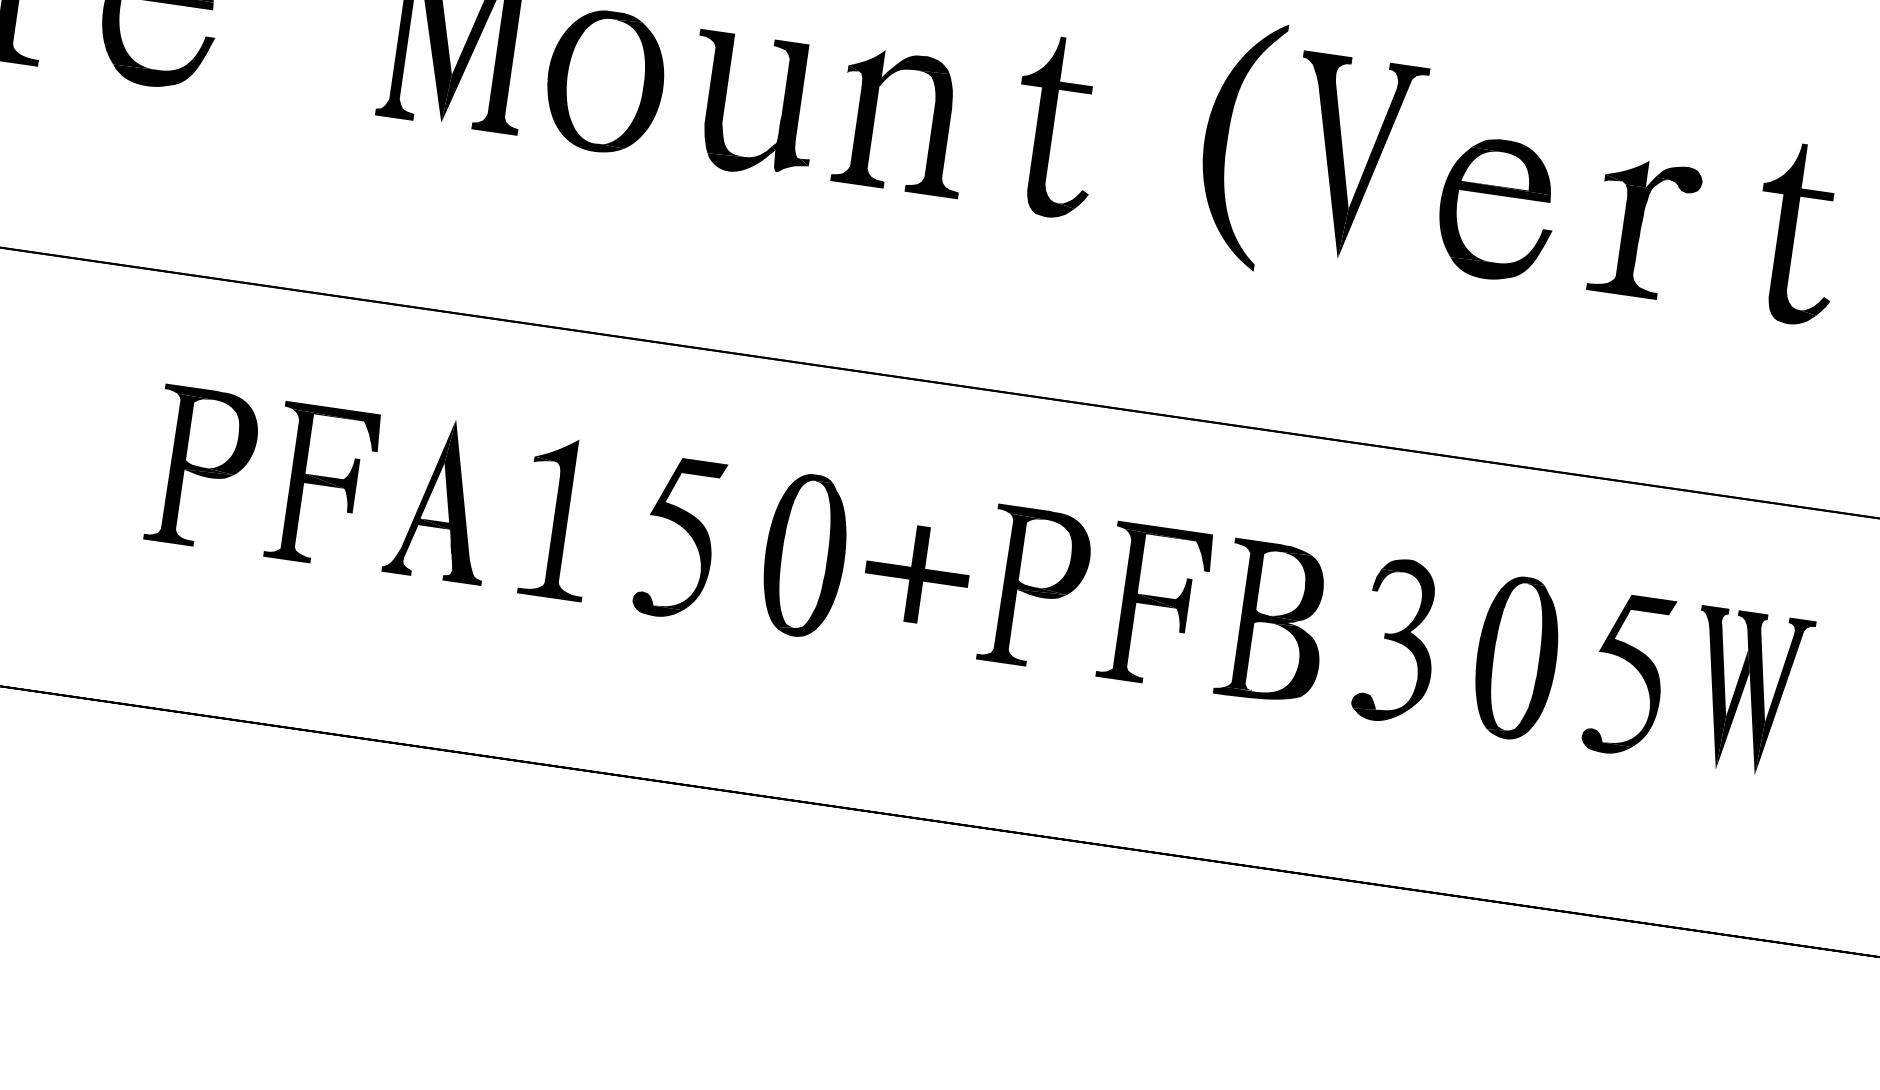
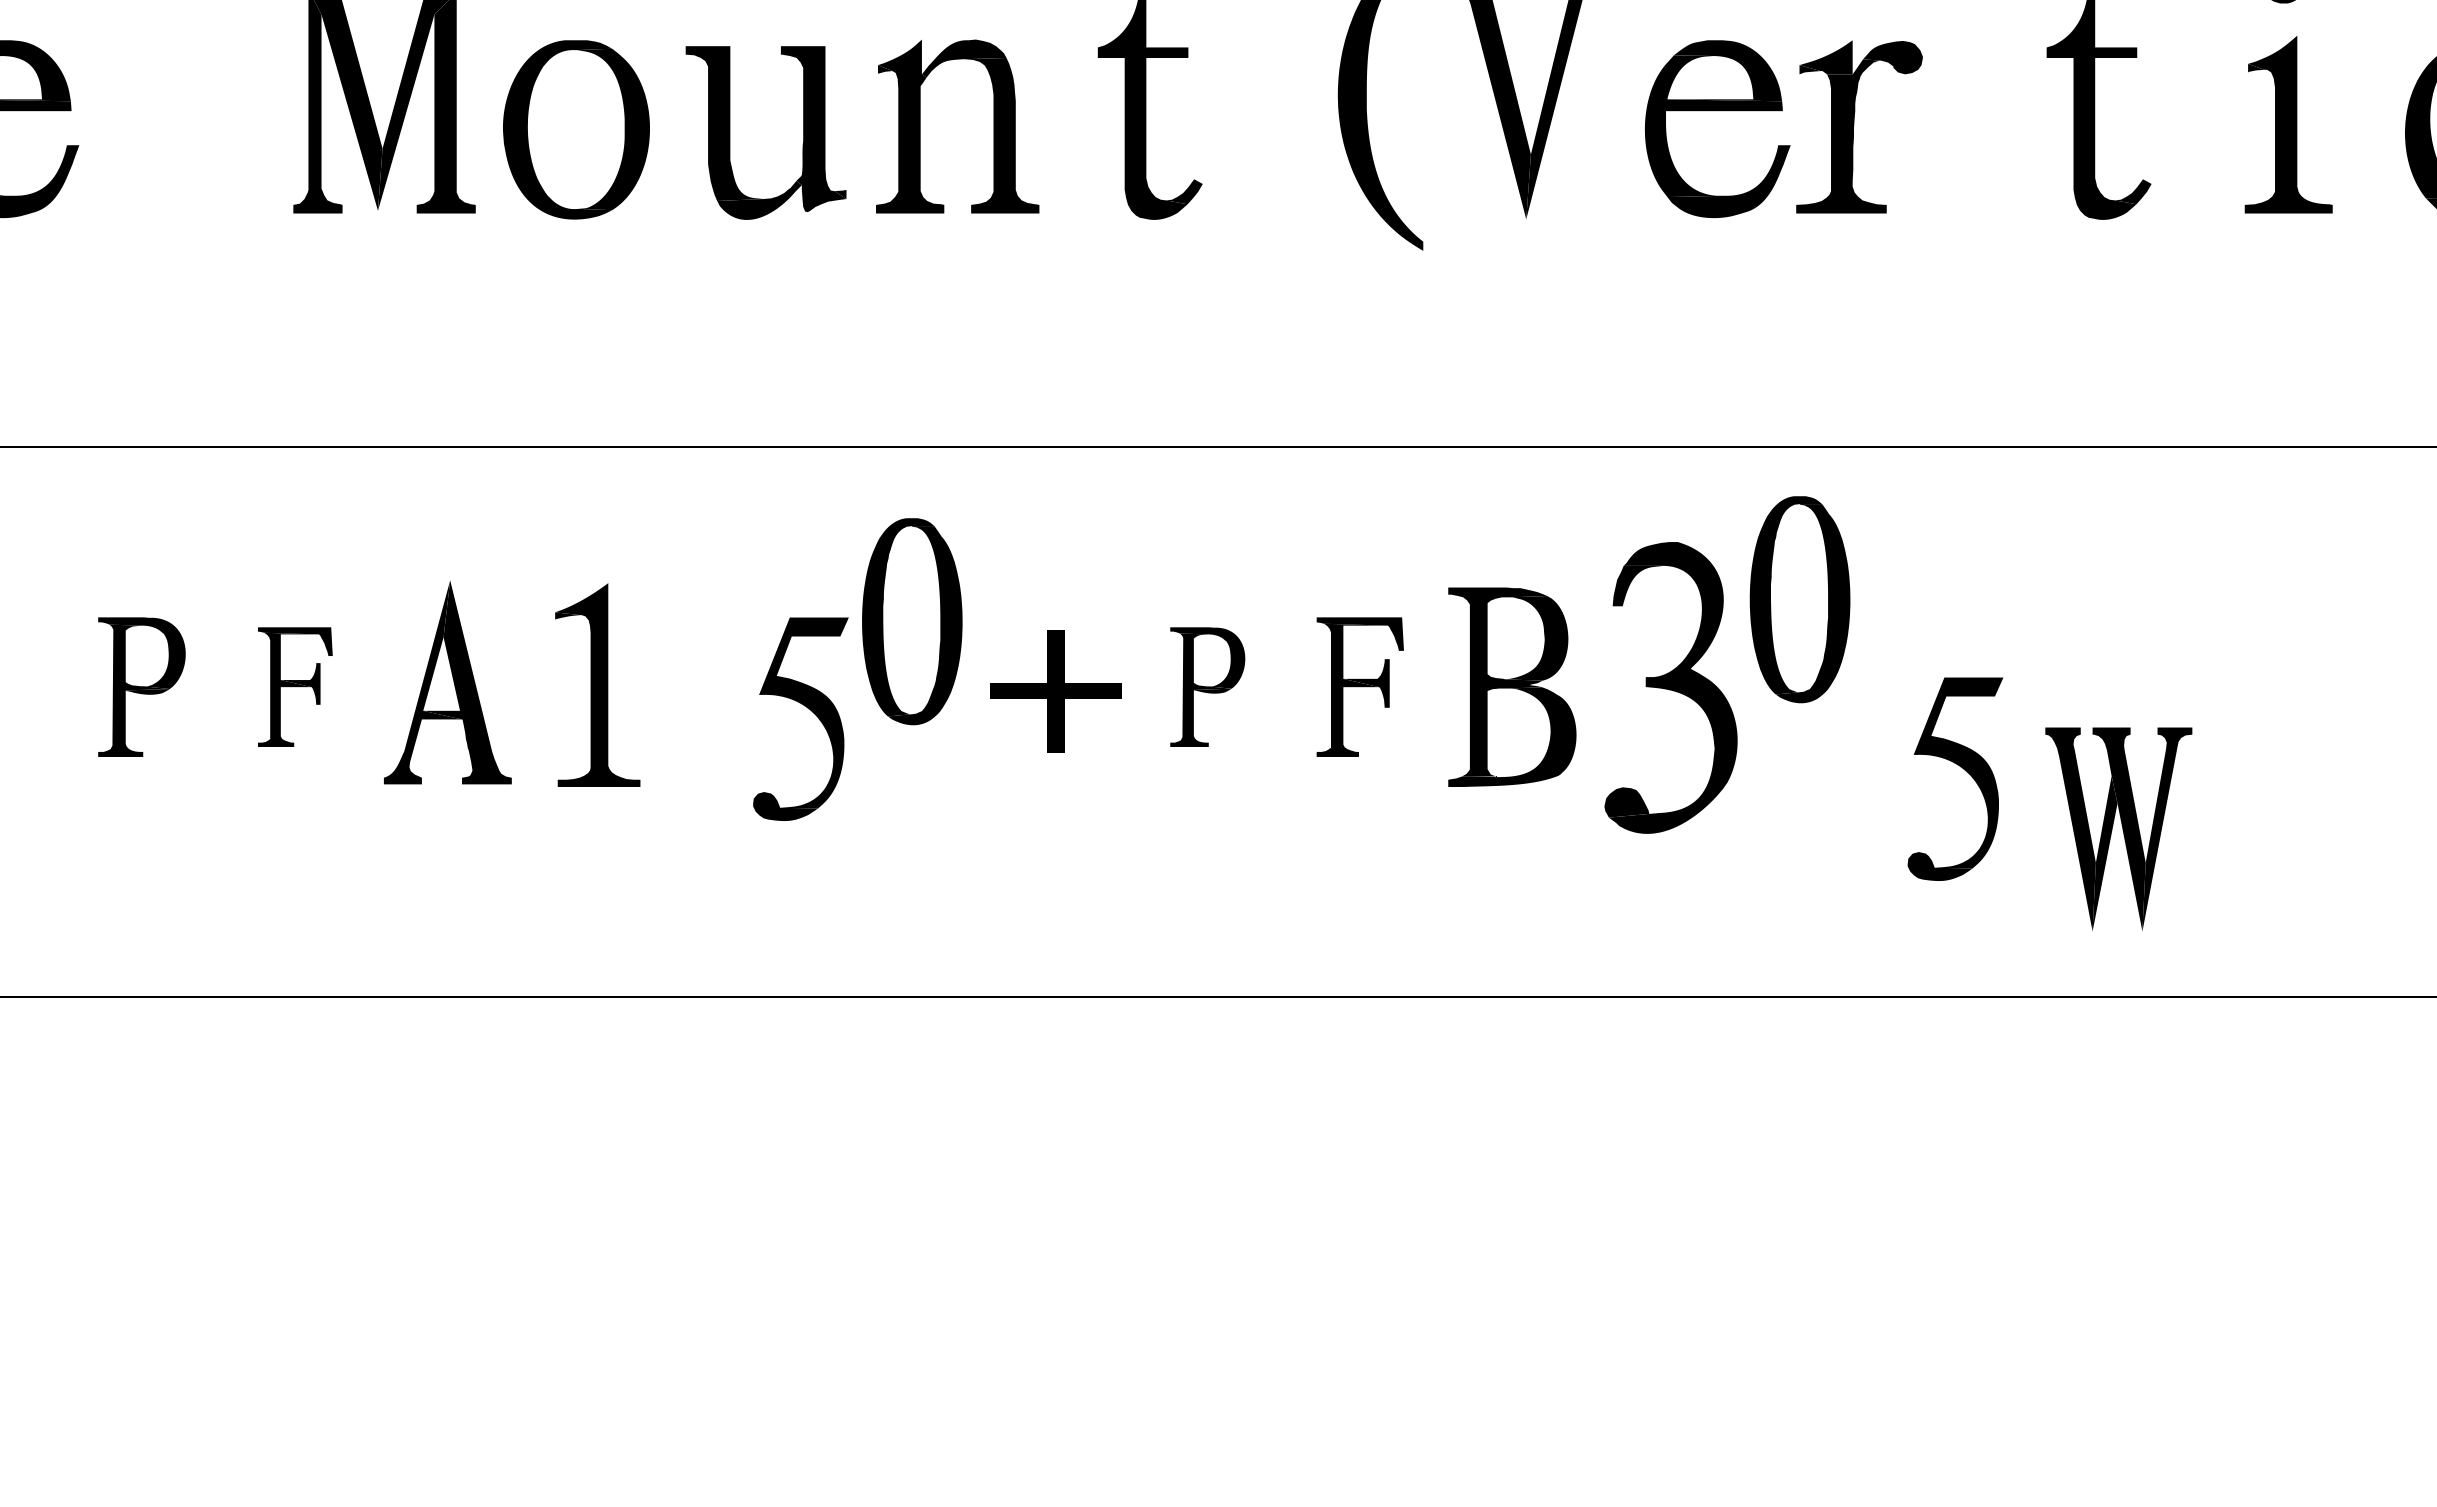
part: (1645, 229) -> (1859, 126), moved
part: (202, 467) -> (141, 686), size x0.7
part: (323, 485) -> (295, 686), size x0.6
part: (686, 531) -> (808, 709), moved
part: (805, 555) -> (912, 621), moved
part: (1035, 587) -> (1207, 686), size x0.6
part: (1155, 605) -> (1360, 686), size x0.7
part: (1397, 640) -> (1670, 687), size x1.4
part: (1516, 657) -> (1799, 599), moved
part: (1636, 668) -> (1963, 769), moved
part: (1747, 692) -> (2118, 828), moved

